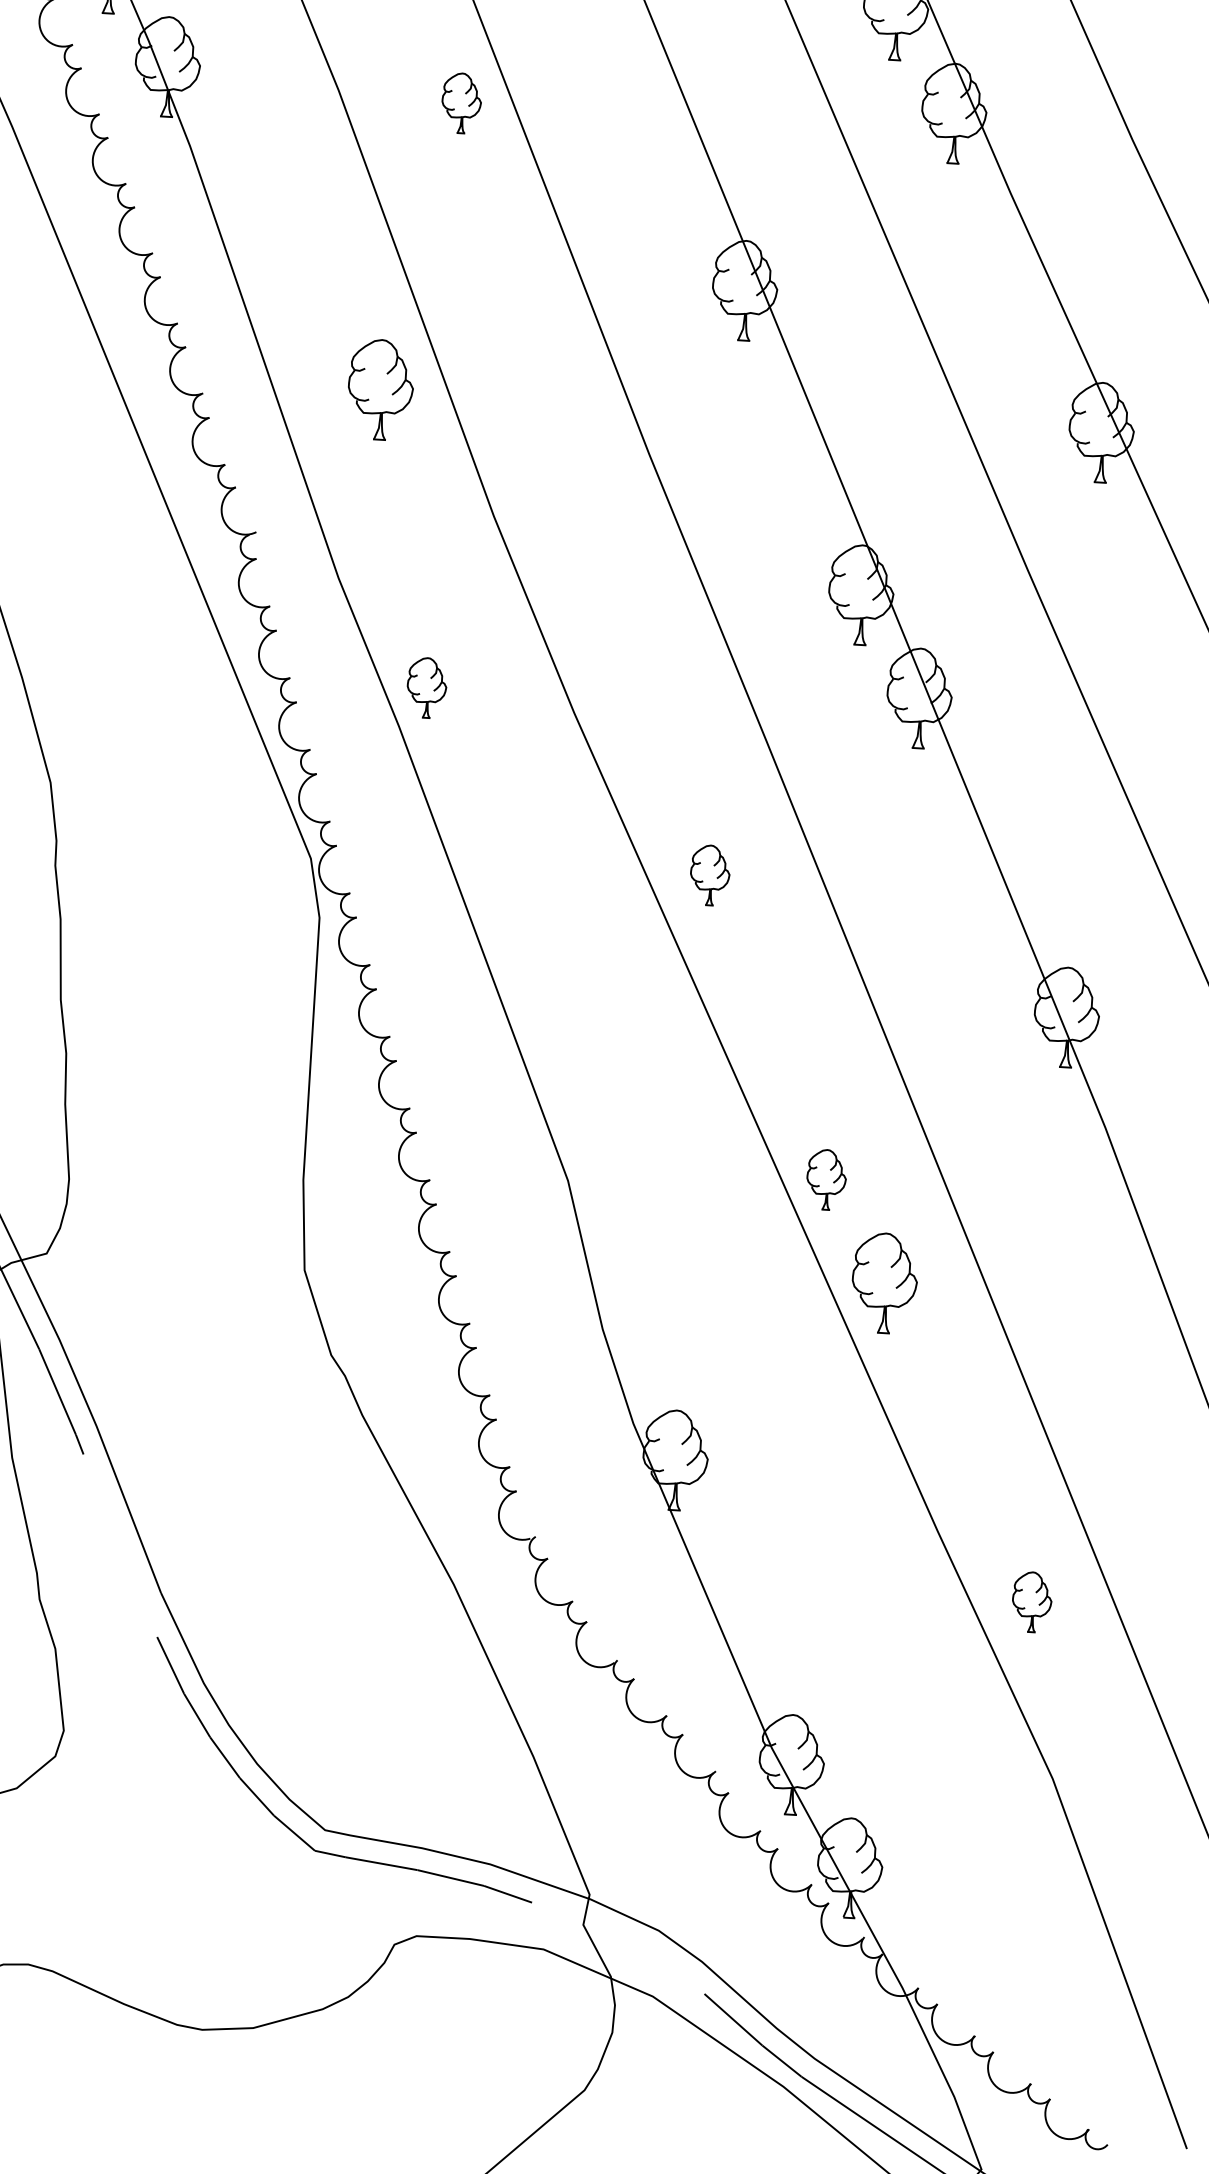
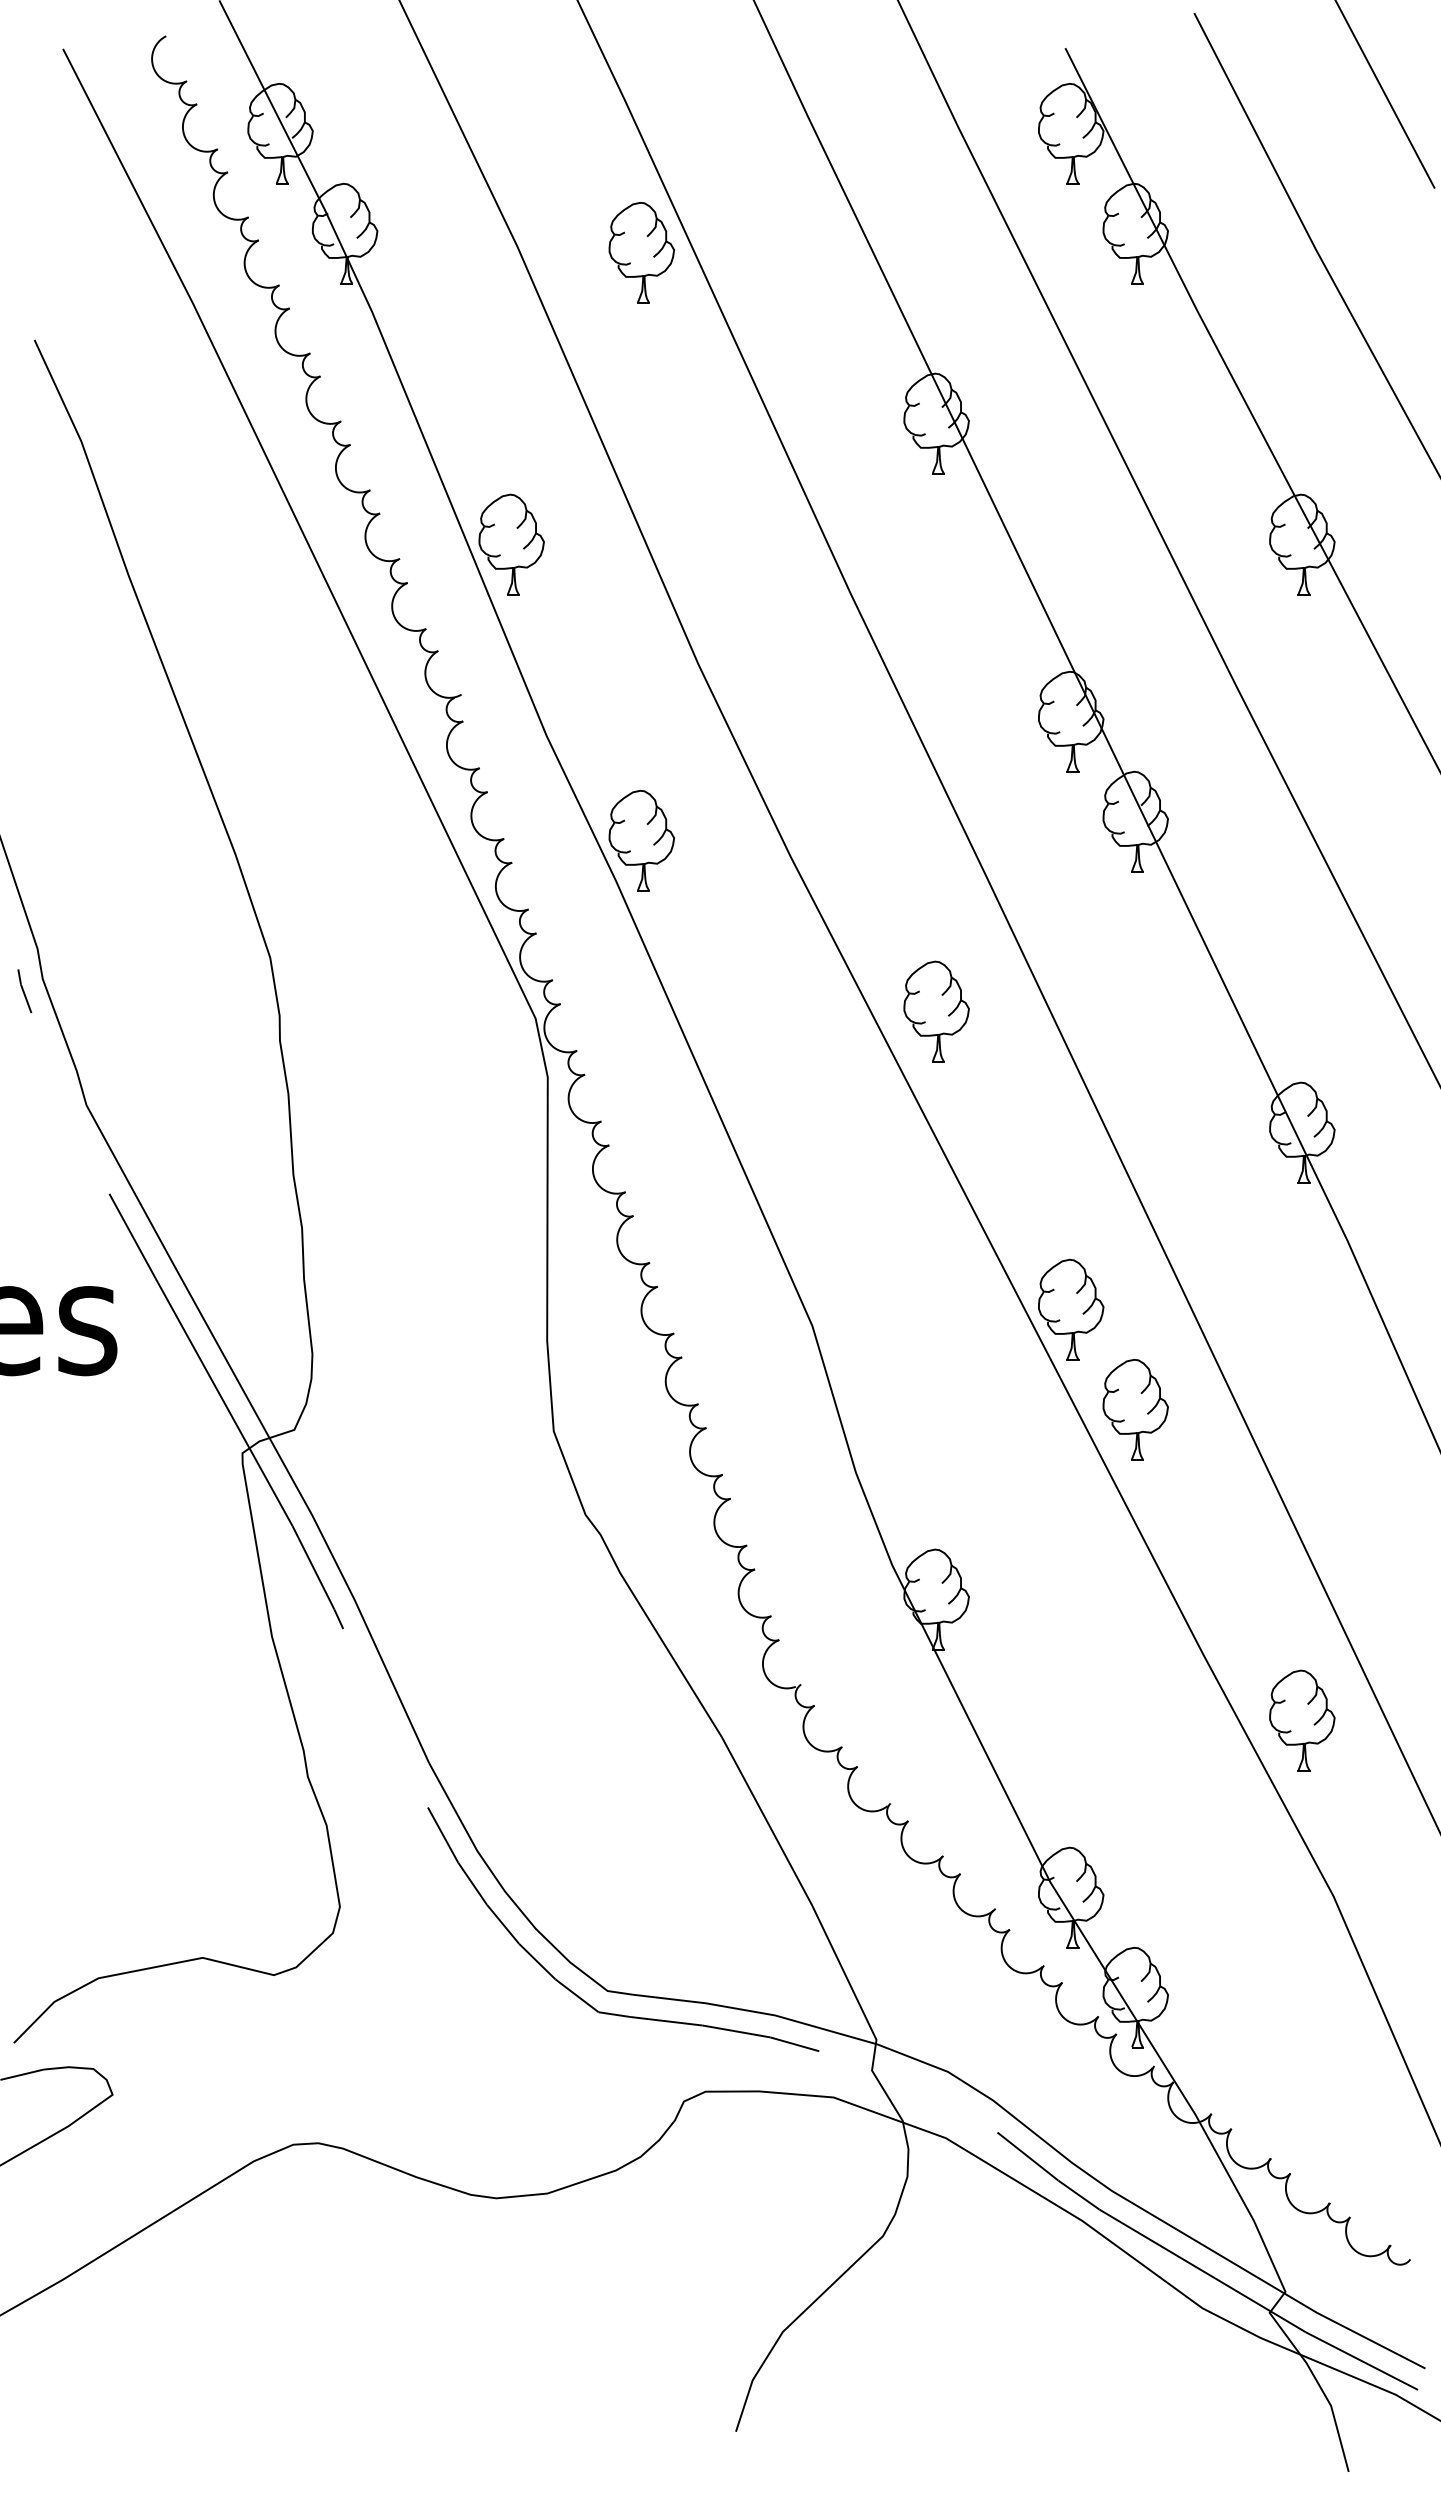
part: (461, 102) -> (641, 252), size x1.67
part: (380, 389) -> (511, 544), moved
part: (426, 687) -> (641, 840), size x1.67
part: (710, 875) -> (936, 1011), size x1.67
part: (826, 1179) -> (1071, 1309), size x1.67
part: (1032, 1602) -> (1302, 1720), size x1.67

